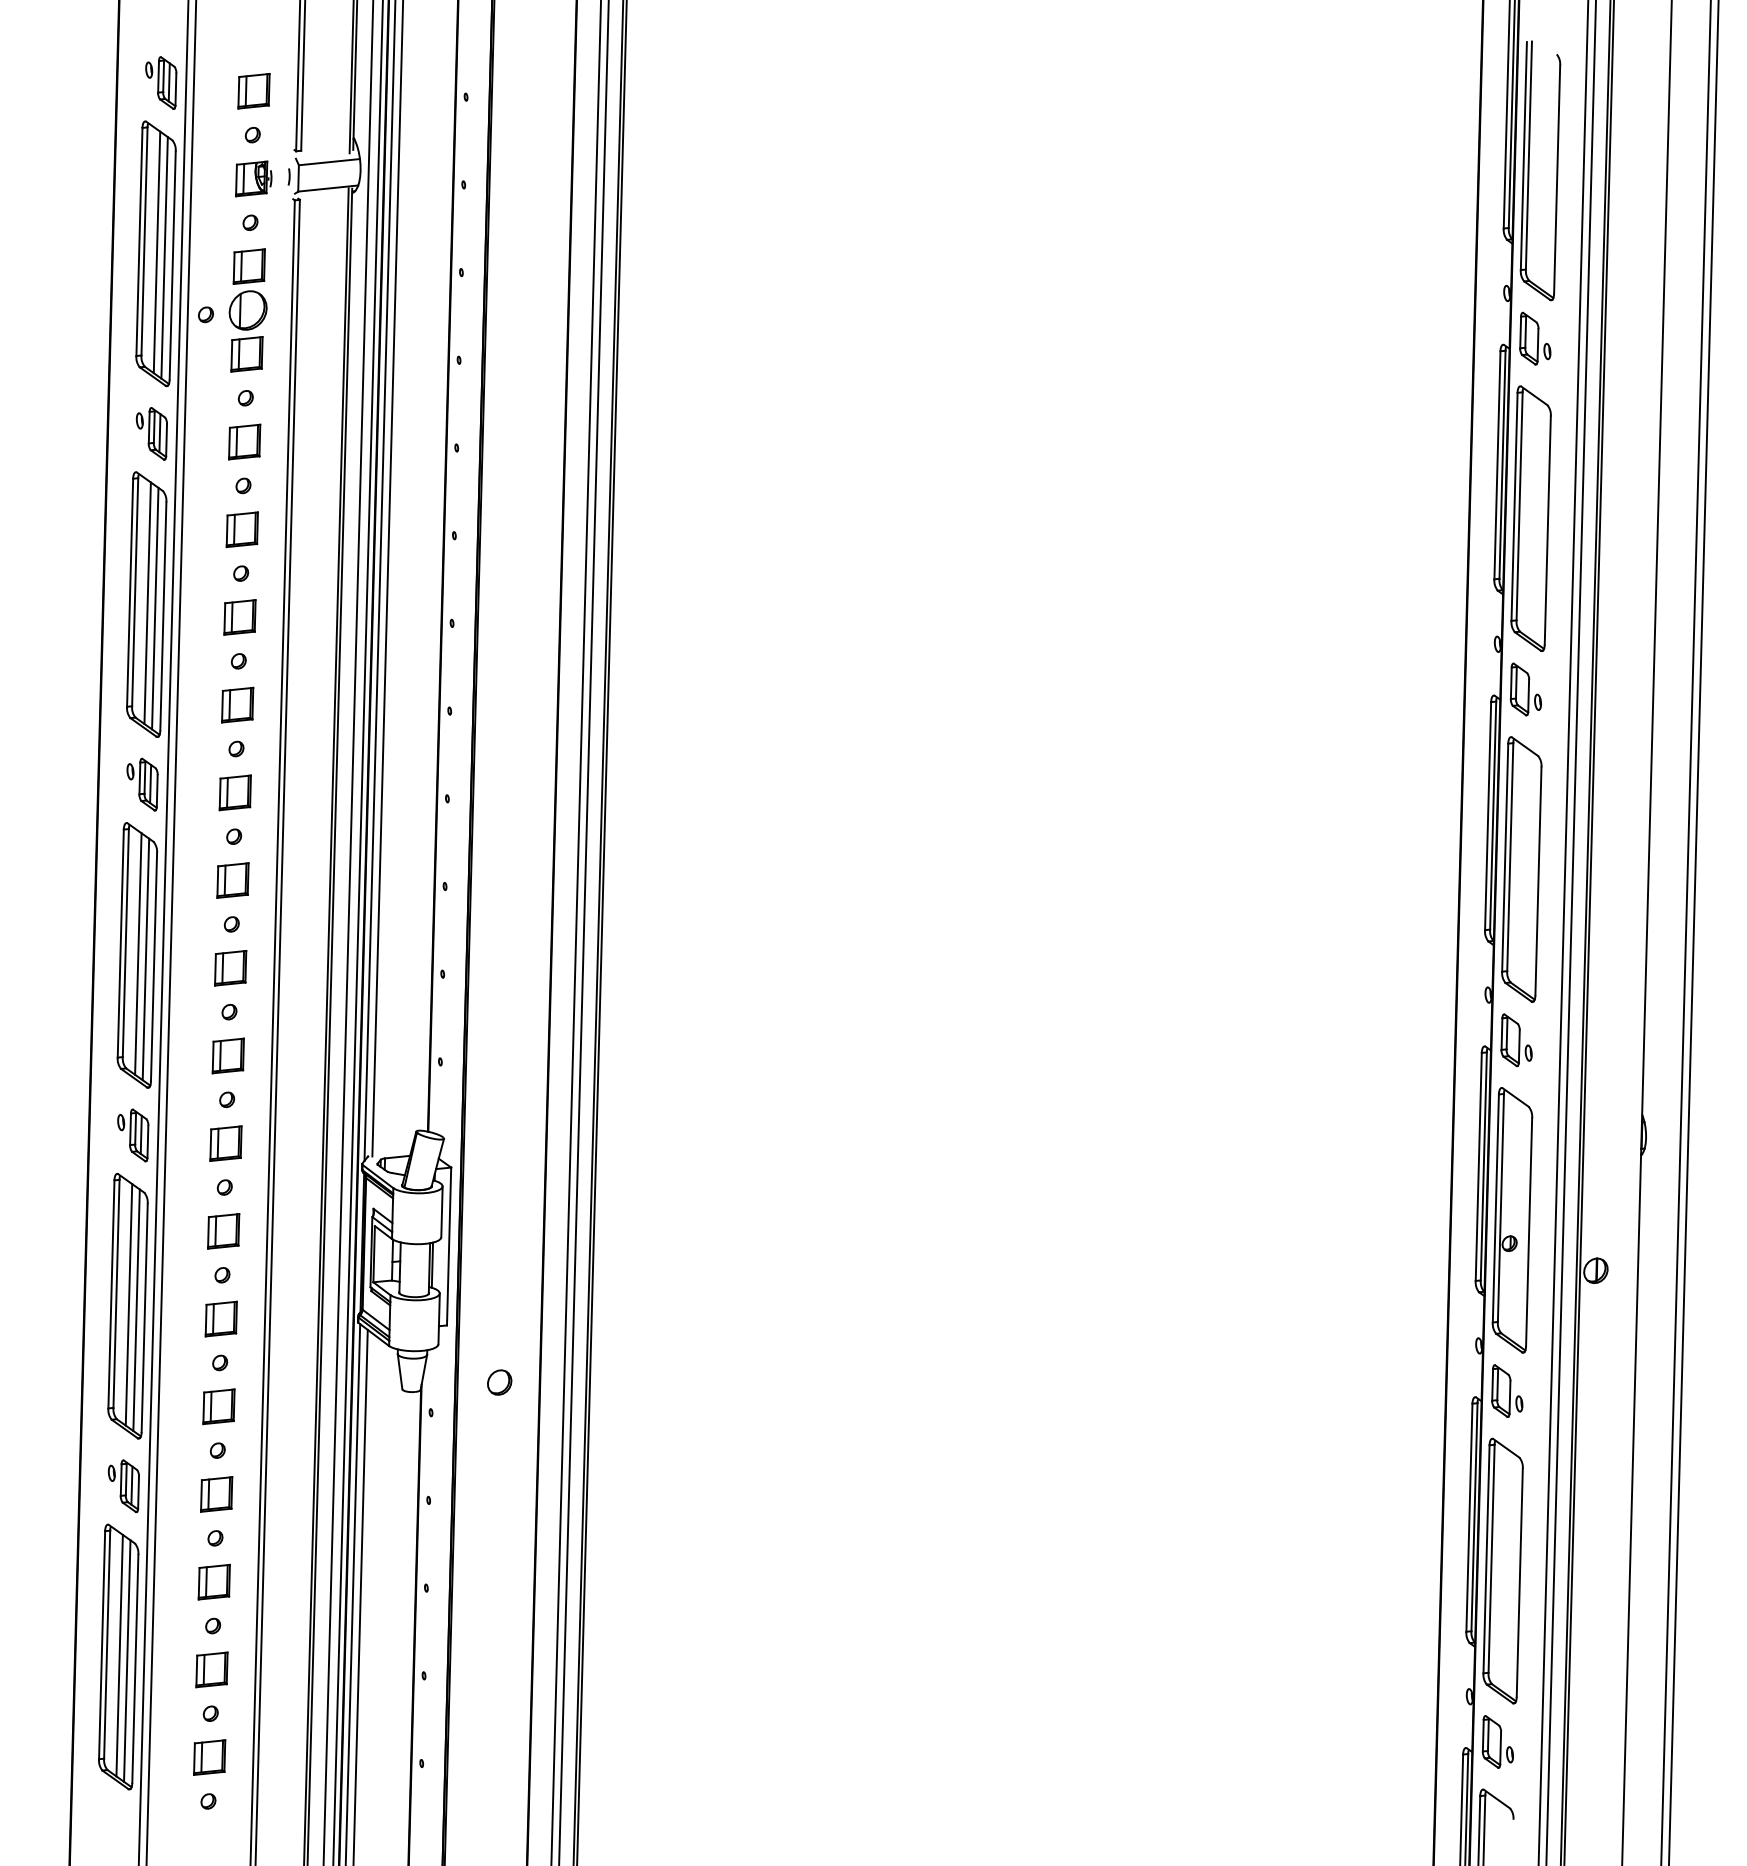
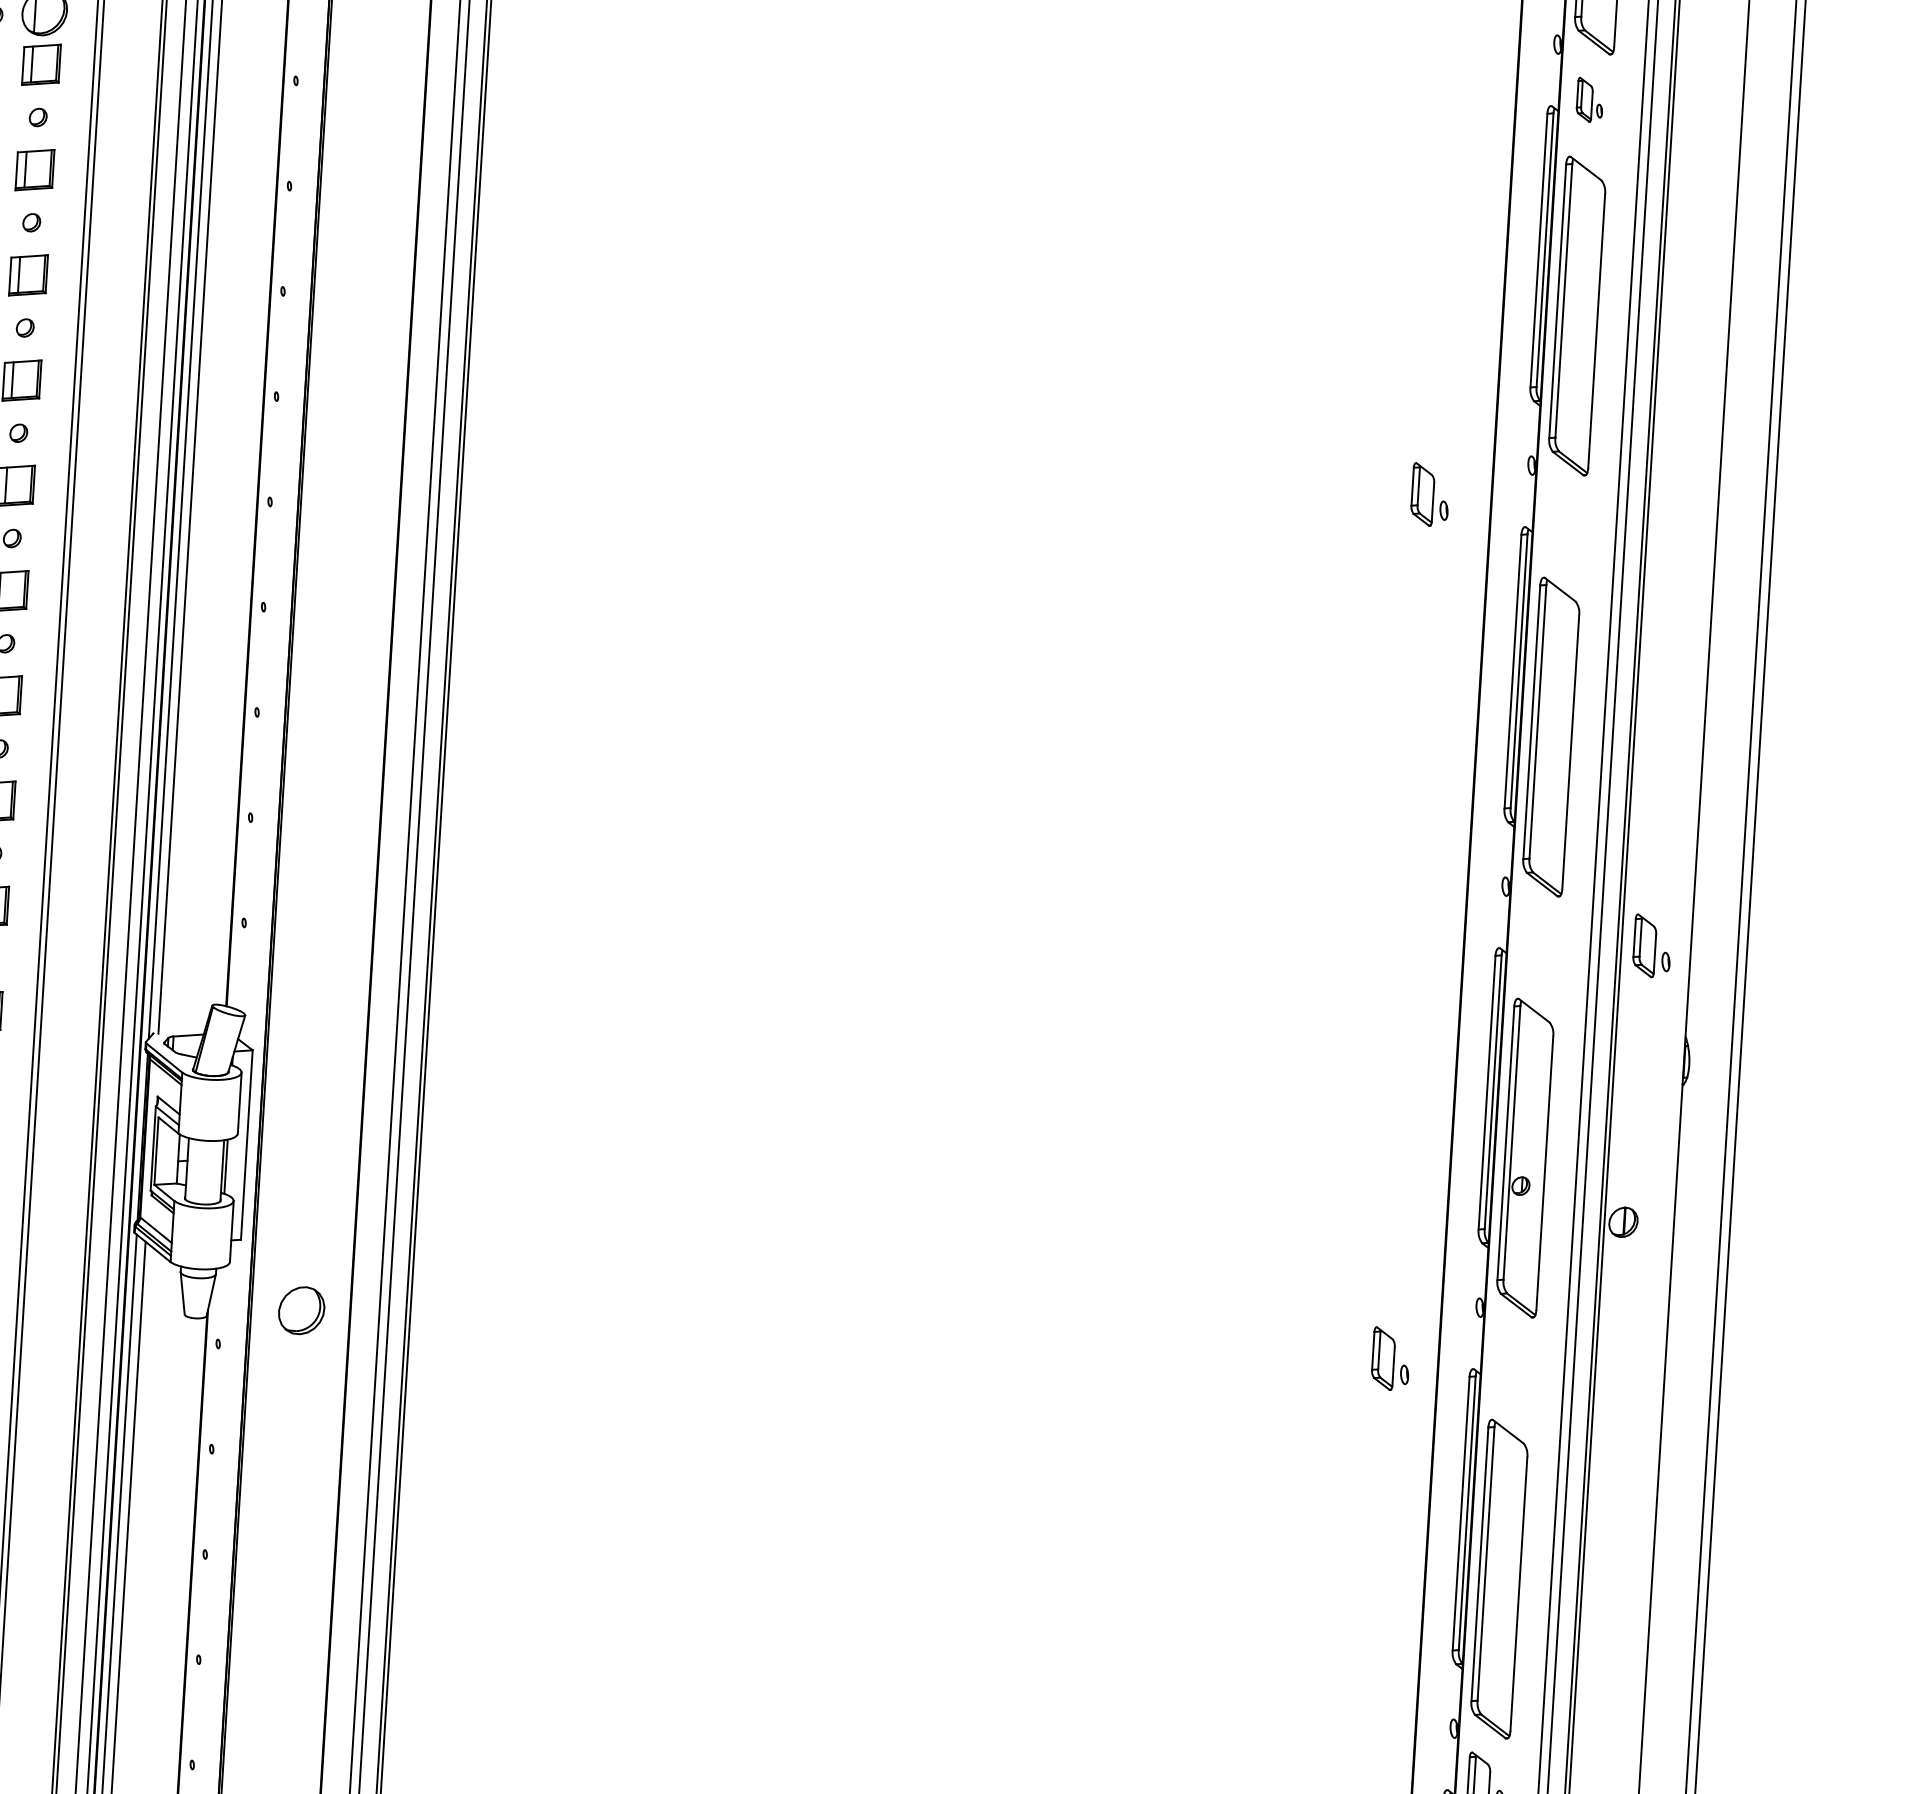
part: (1535, 338) -> (1589, 99), size x0.7
part: (1525, 689) -> (1429, 494), moved
part: (1516, 1040) -> (1651, 946), moved
part: (499, 1382) -> (301, 1310), size x1.6
part: (1507, 1390) -> (1390, 1358), moved

